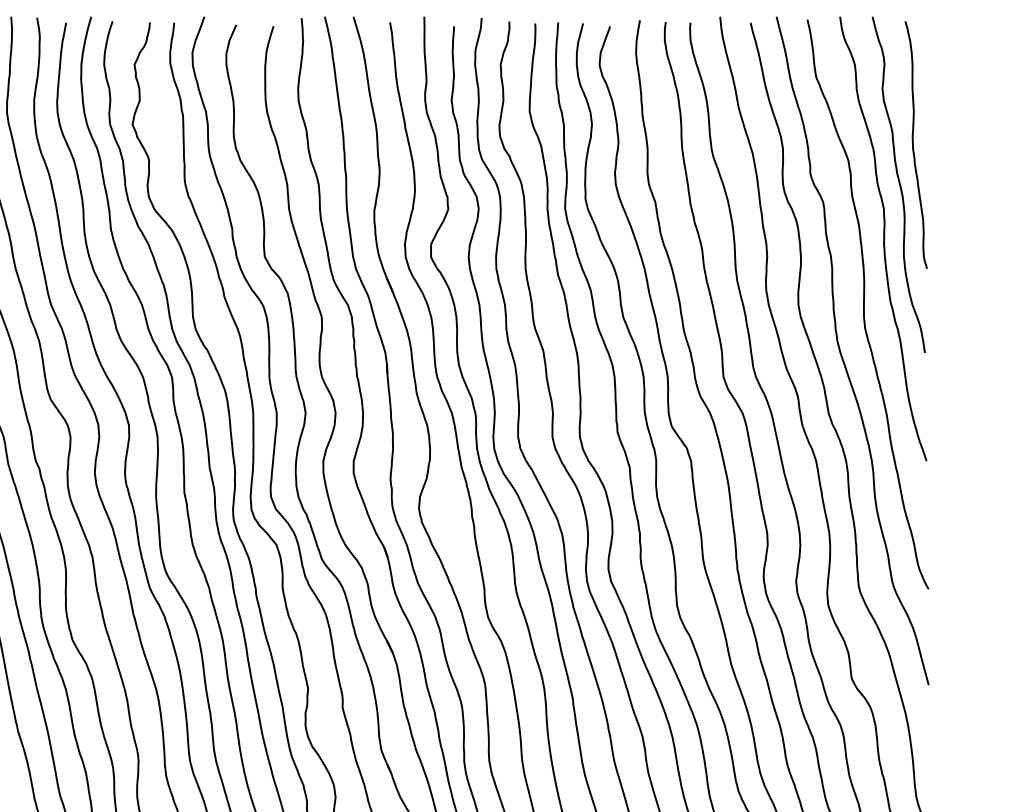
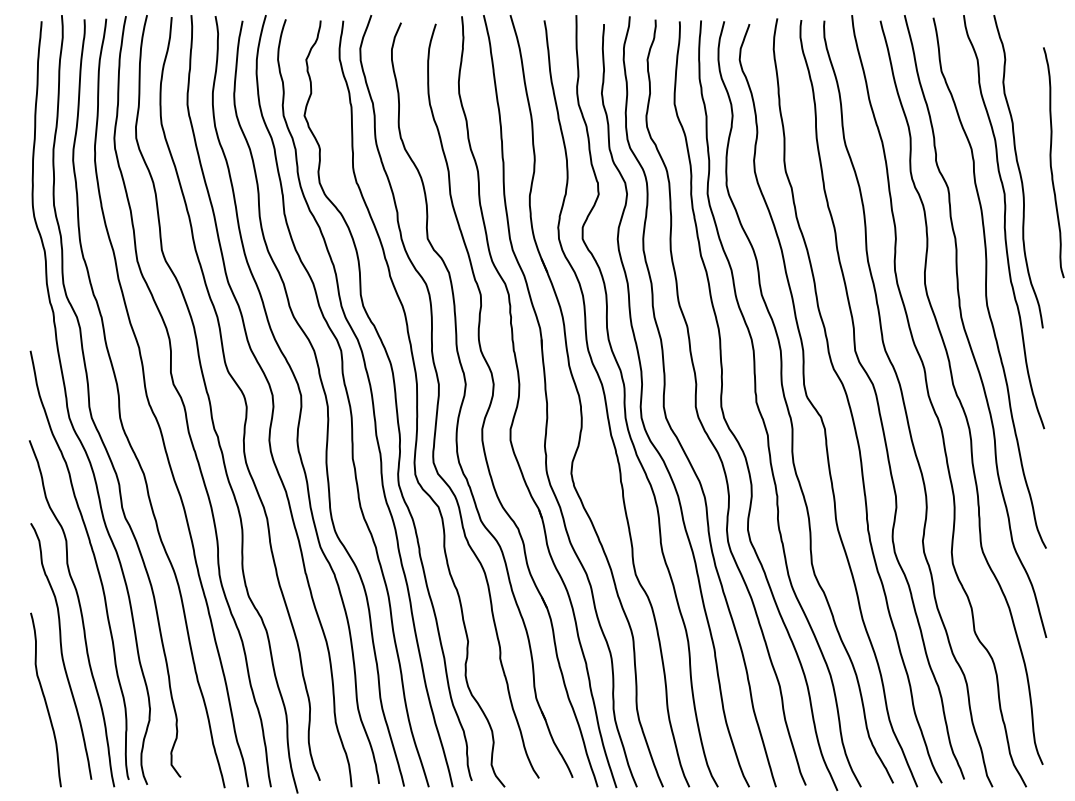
curve: (913, 144) -> (1051, 162), moved

